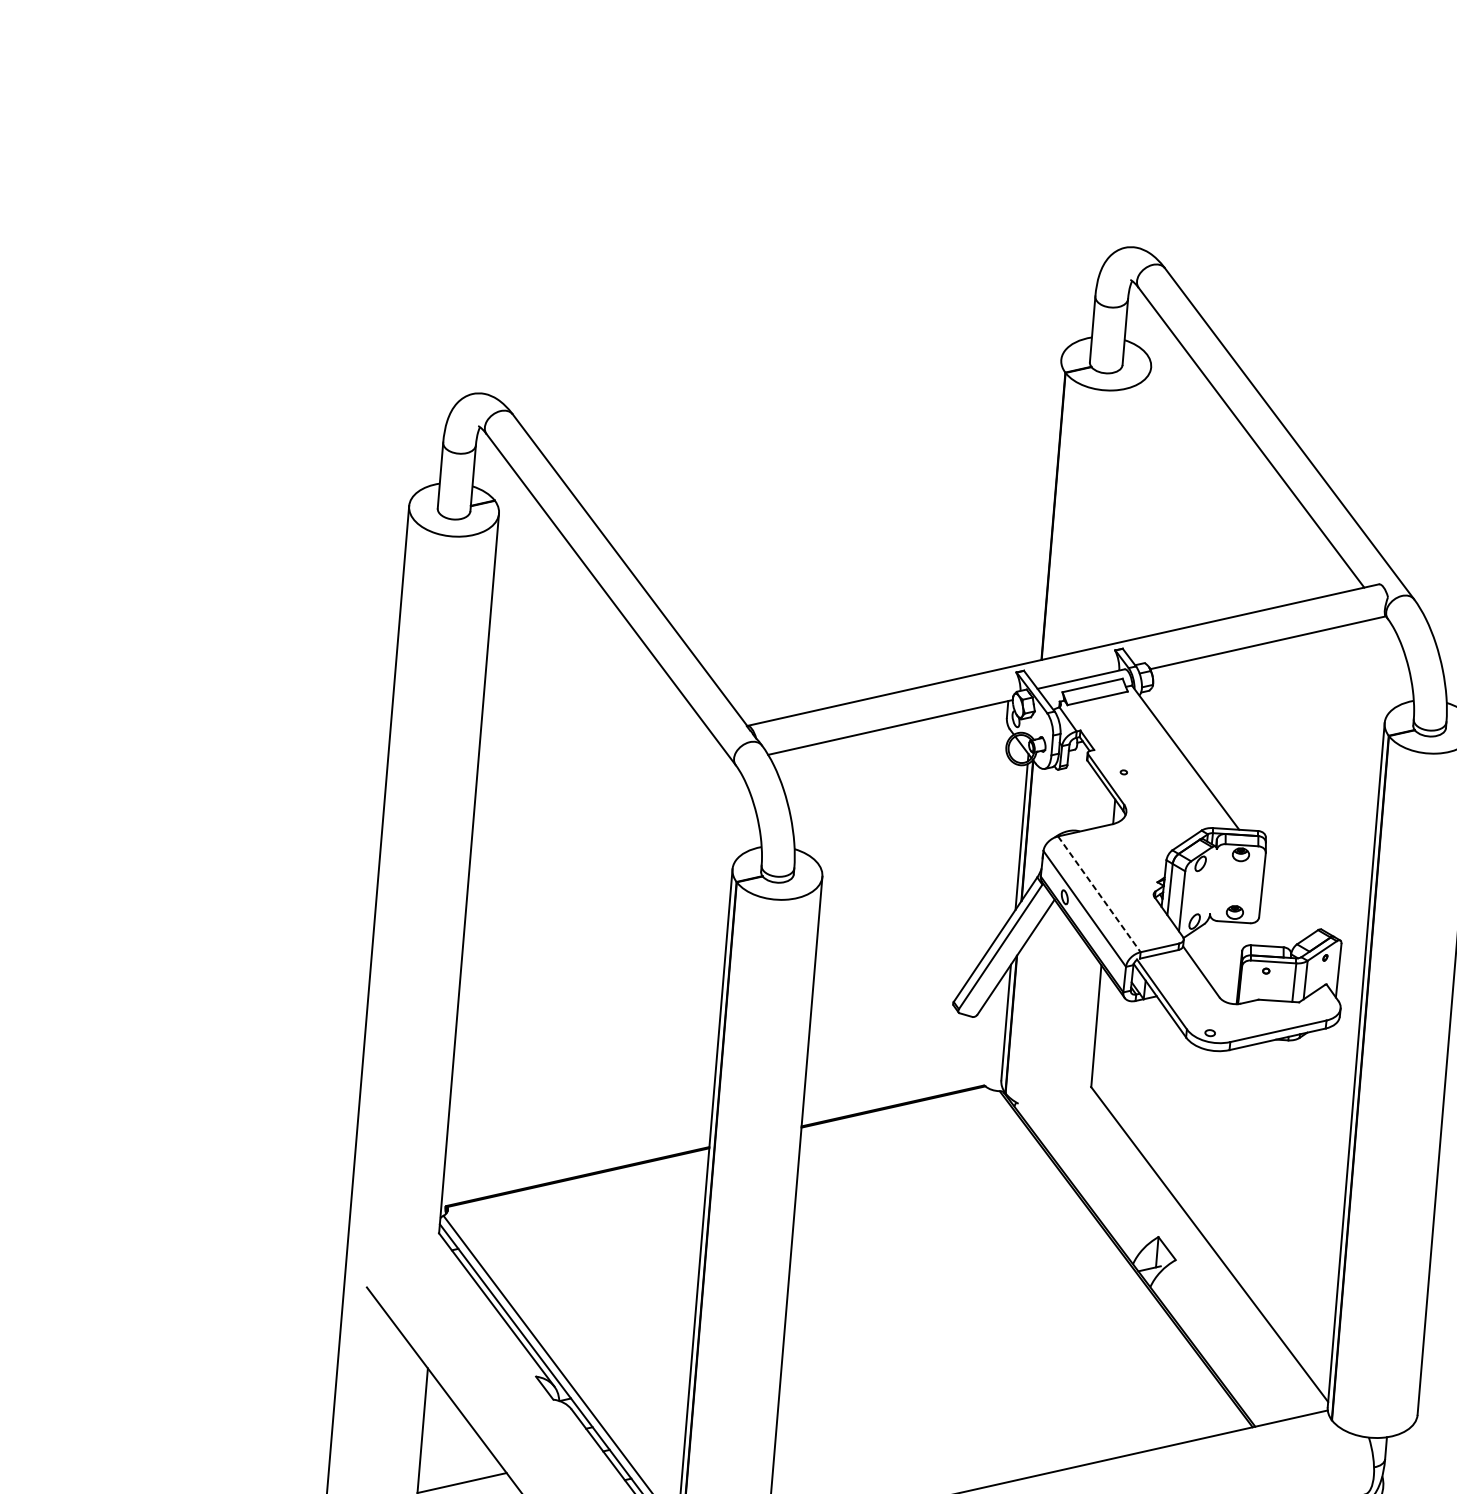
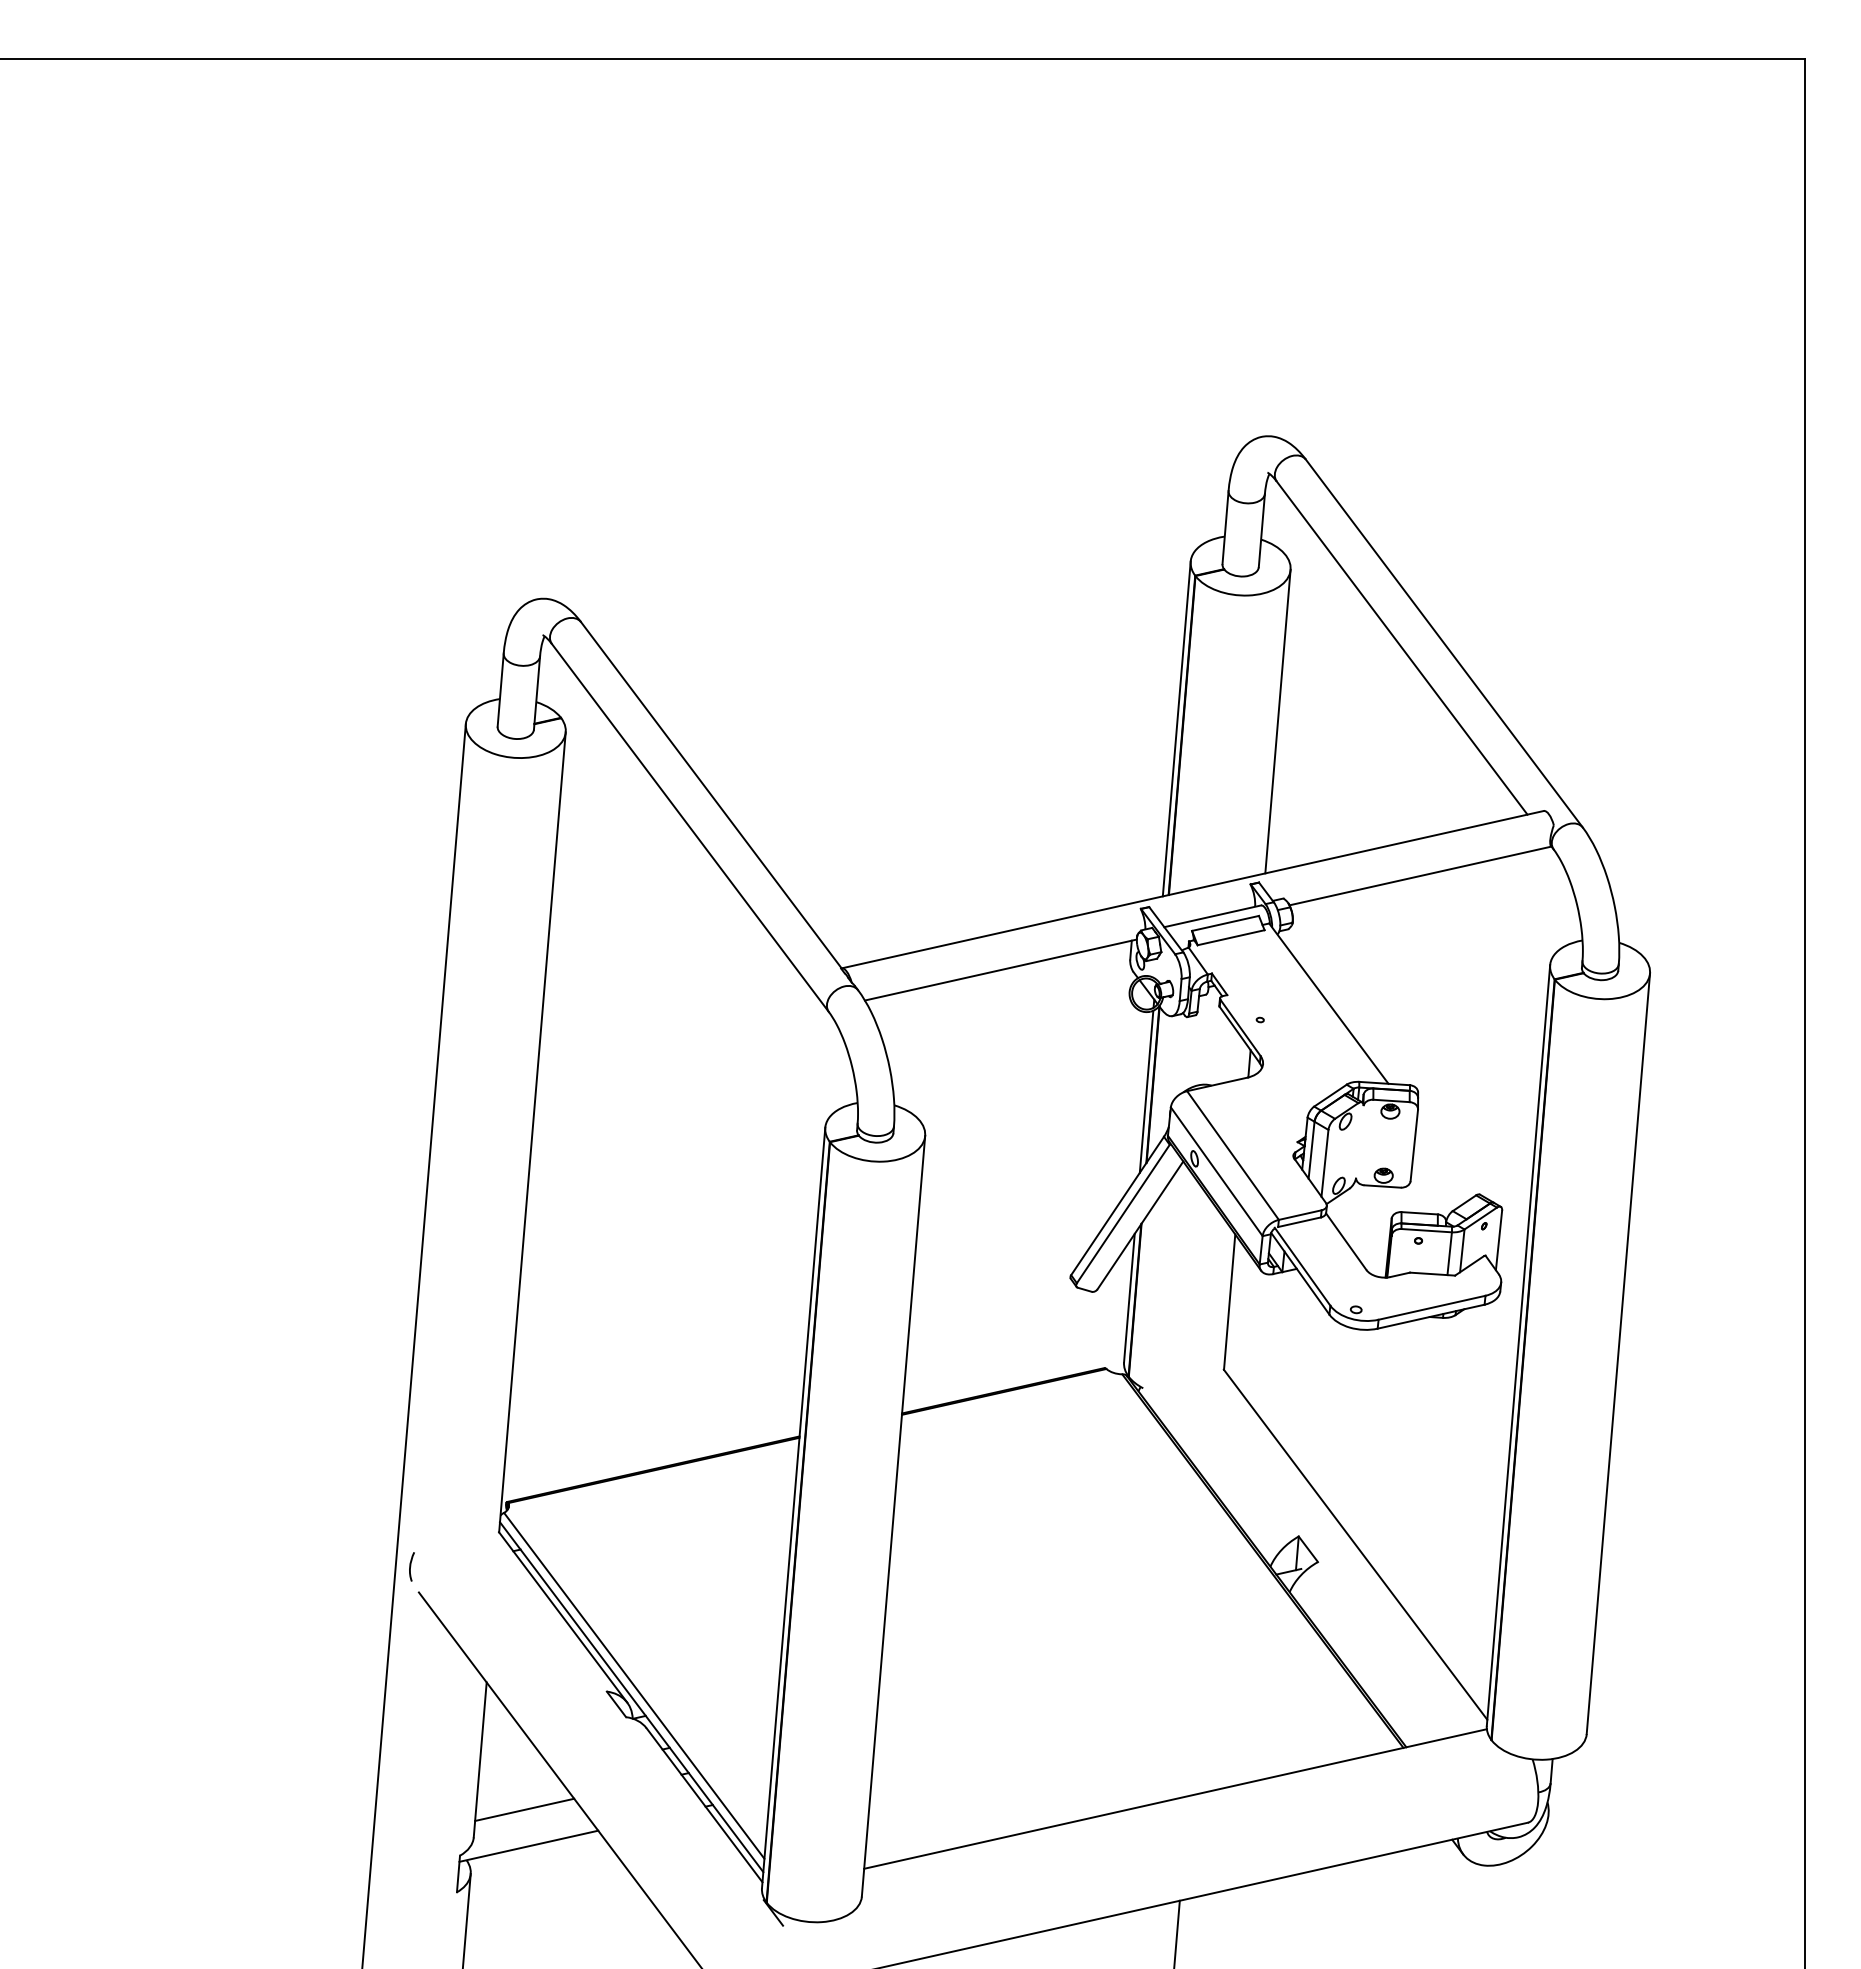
line: (1139, 503) -> (1277, 721), added
line: (1048, 510) -> (1176, 728), added
line: (1099, 894) -> (1233, 1155), dashed -> solid
curve: (360, 1264) -> (411, 1566), added

